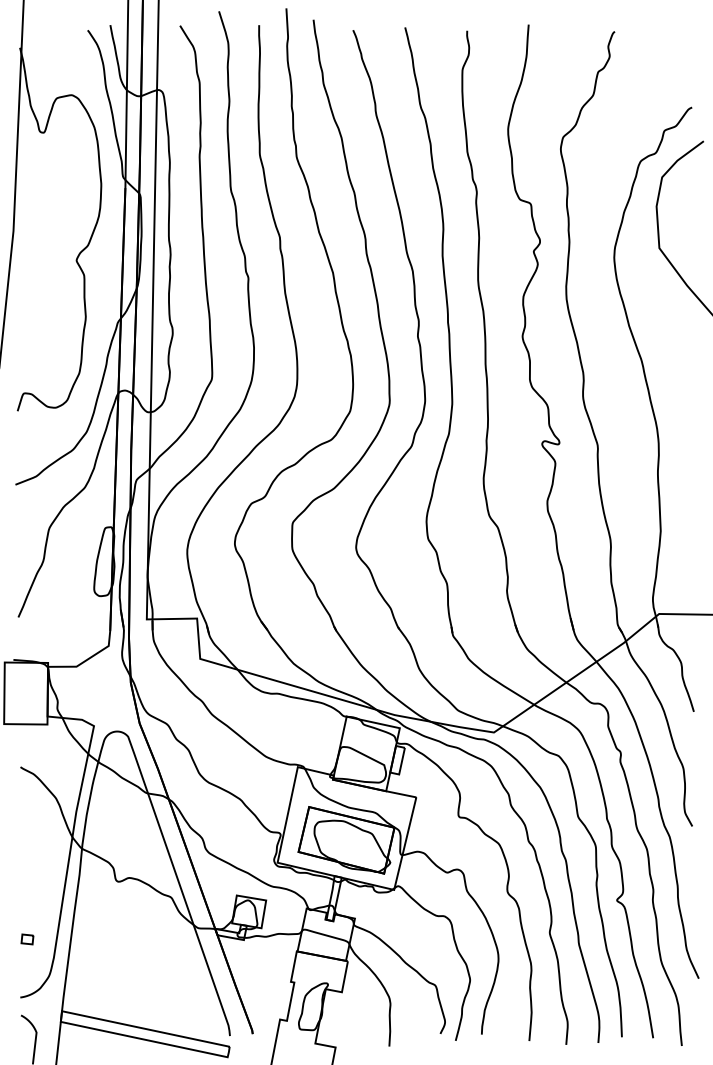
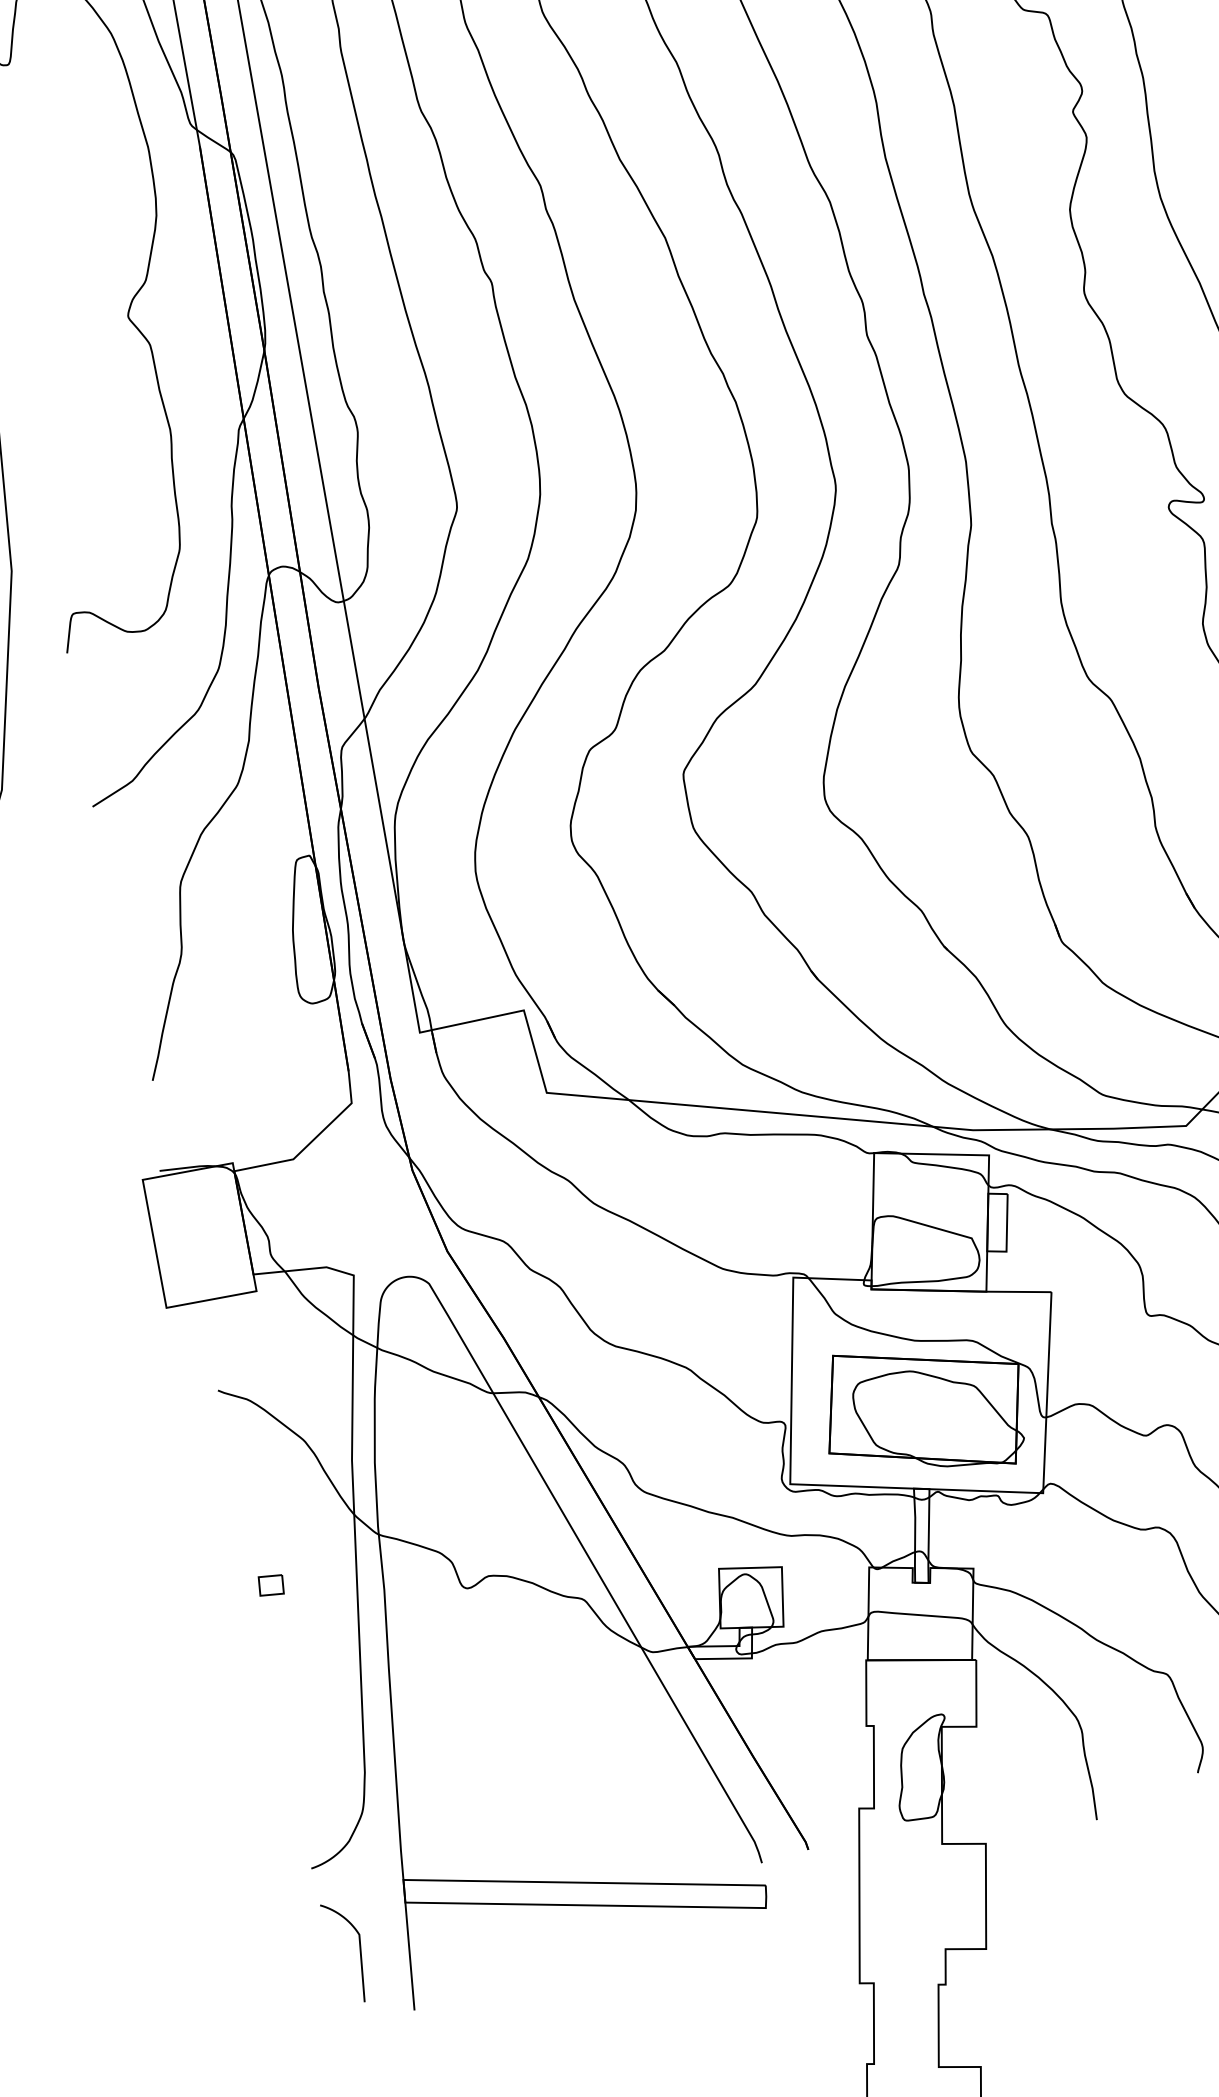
part: (27, 939) -> (271, 1585), moved

